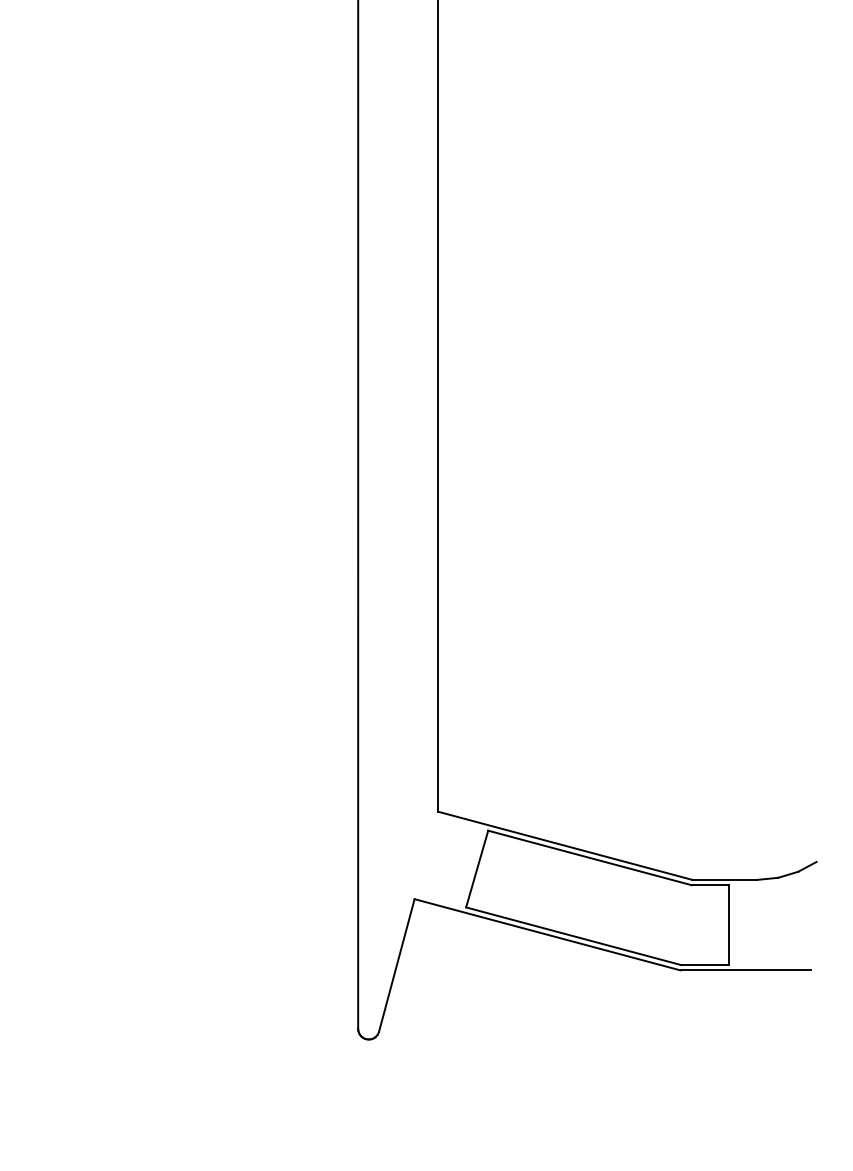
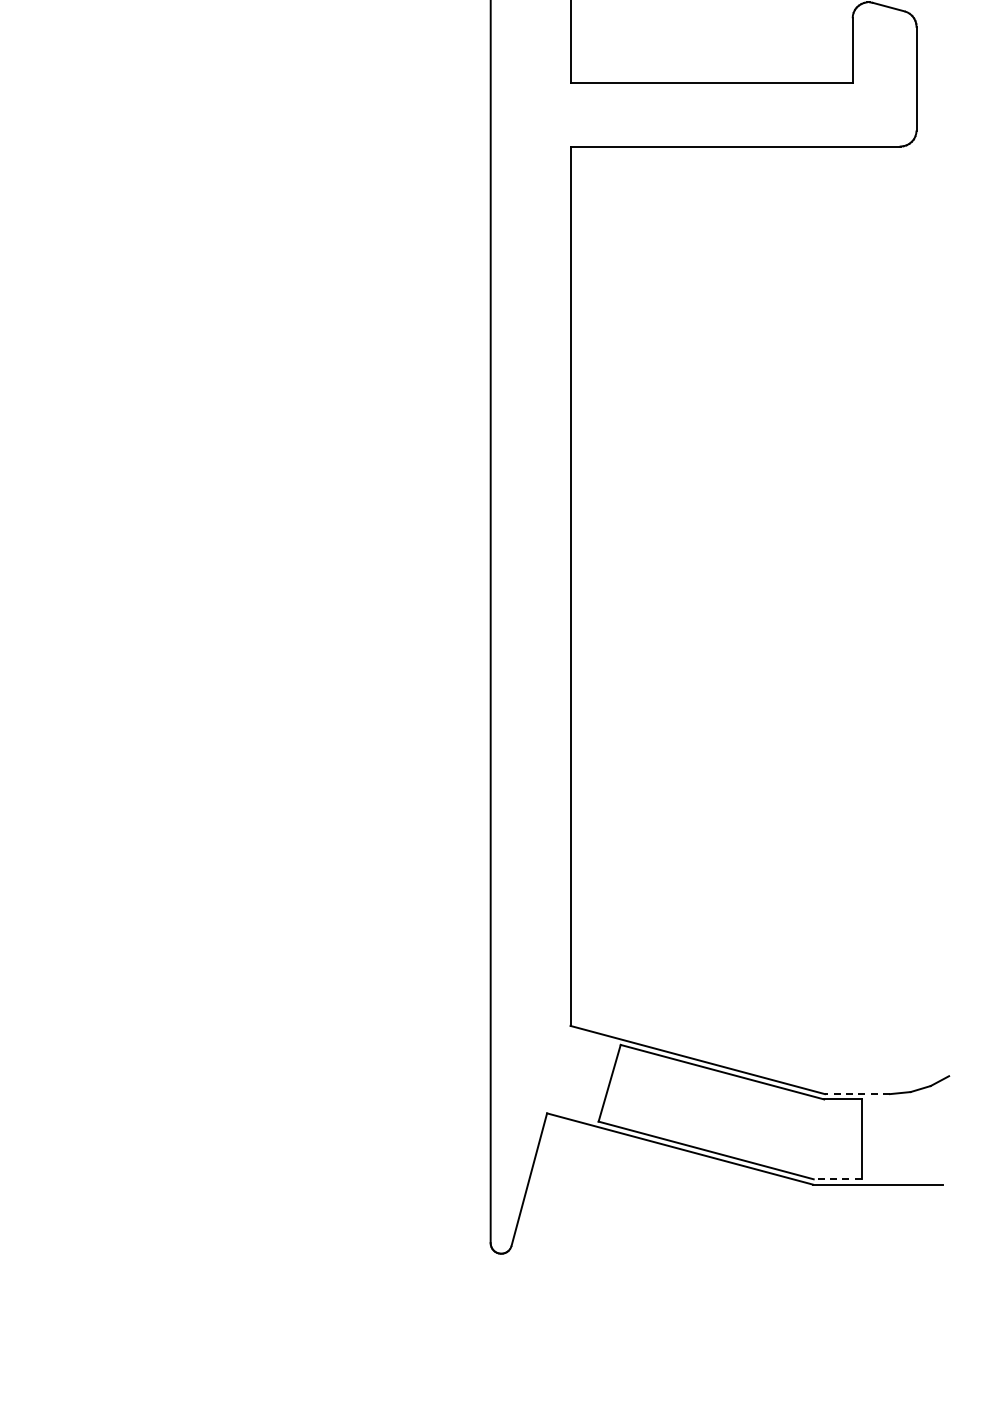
line: (725, 880) -> (857, 1094), solid -> dashed
line: (705, 965) -> (837, 1179), solid -> dashed

